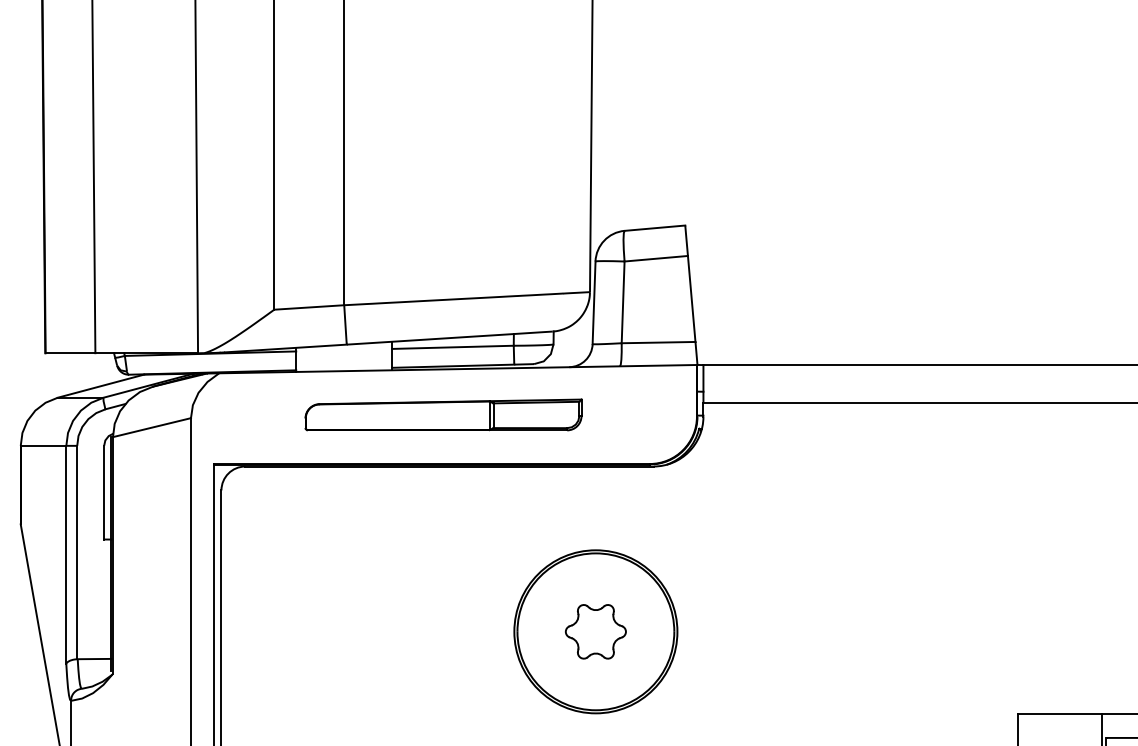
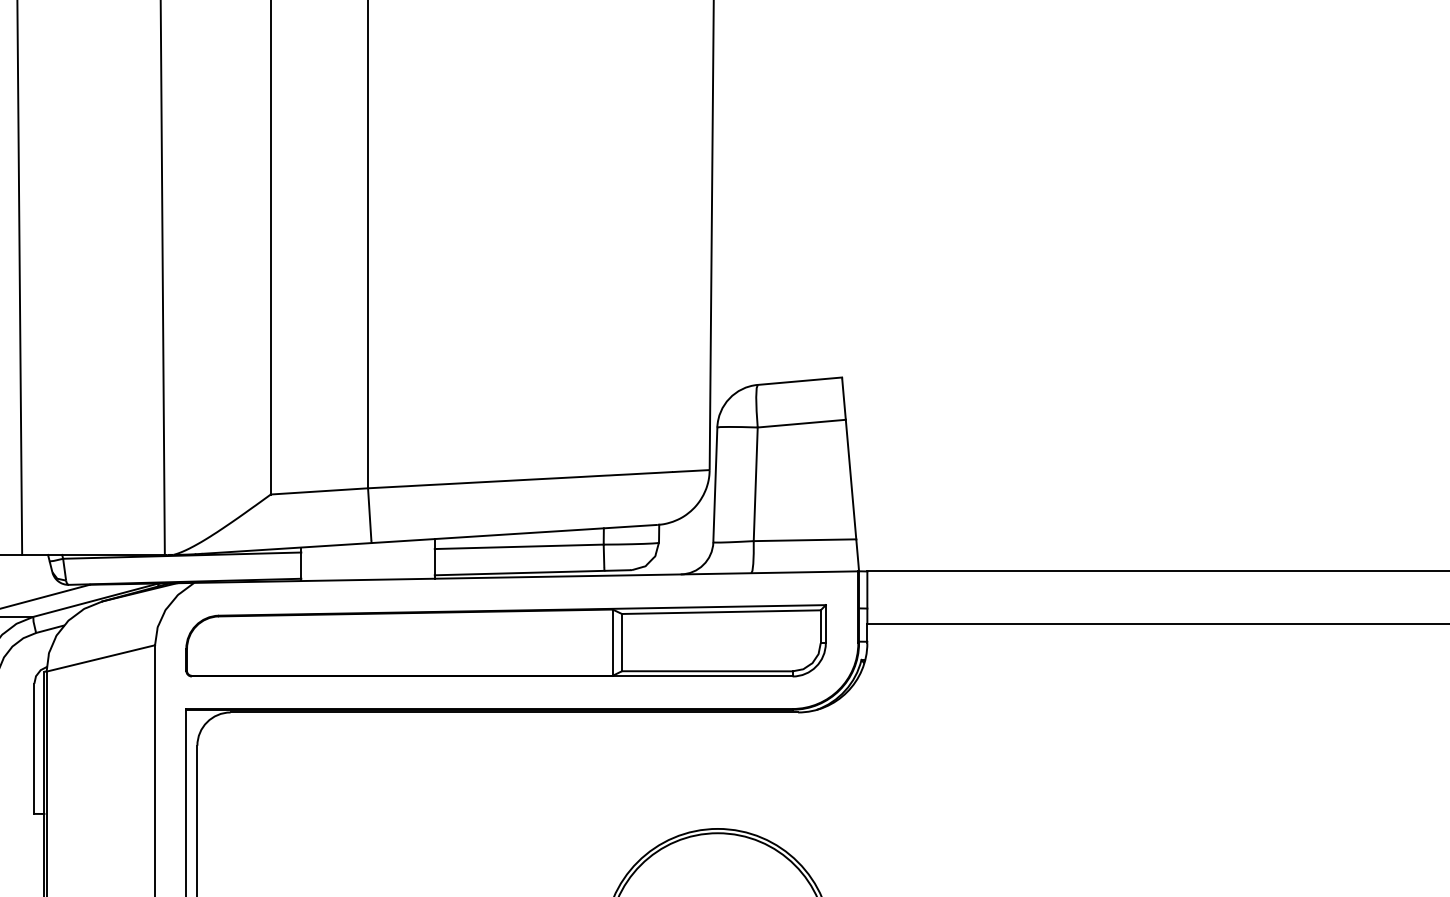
part: (443, 414) -> (506, 640), size x1.67

